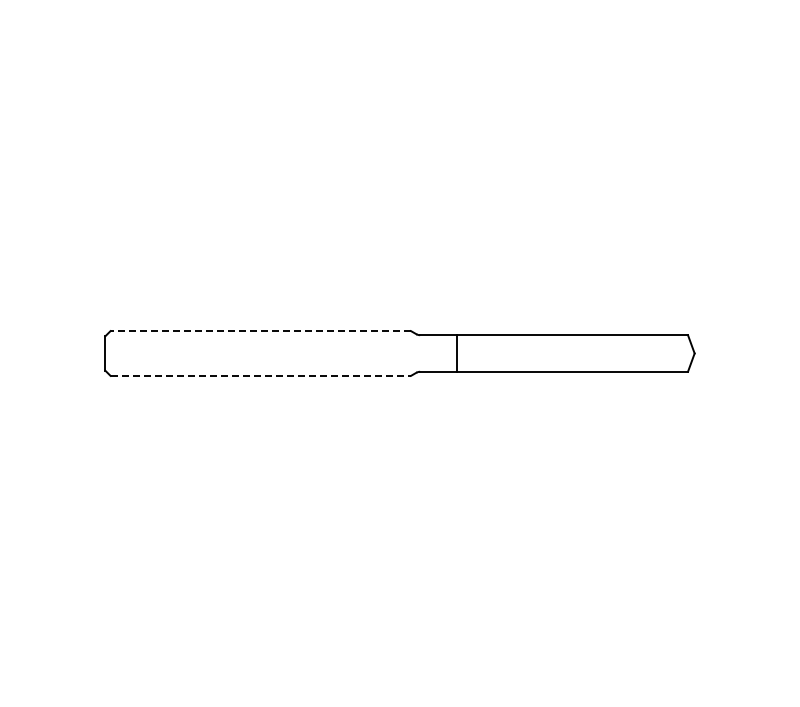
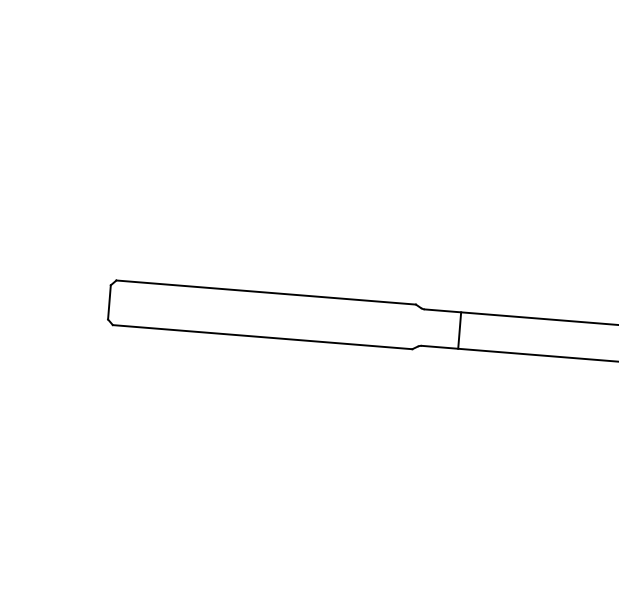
line: (260, 331) -> (265, 292), dashed -> solid
line: (261, 375) -> (263, 336), dashed -> solid

